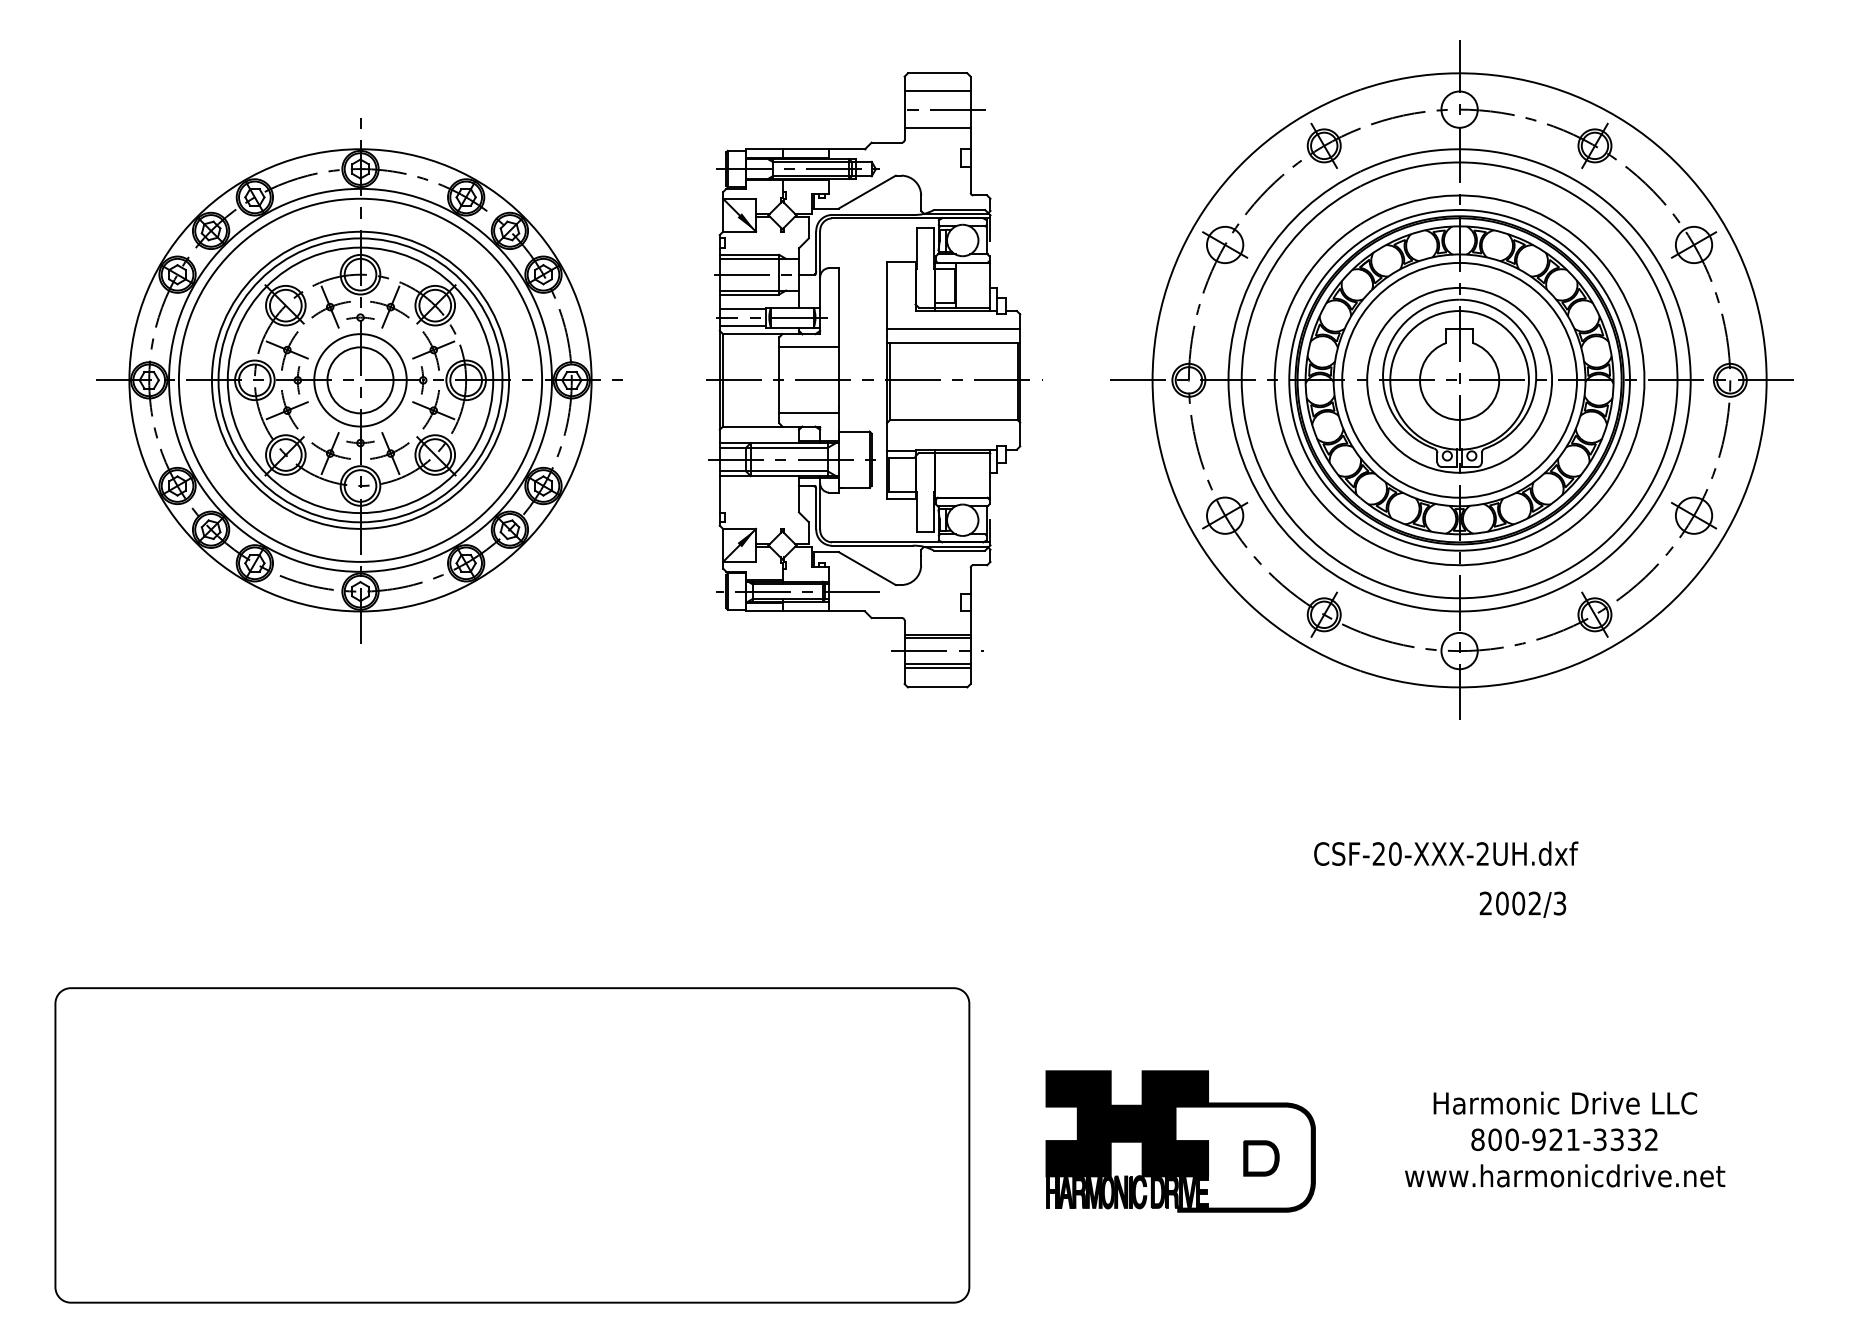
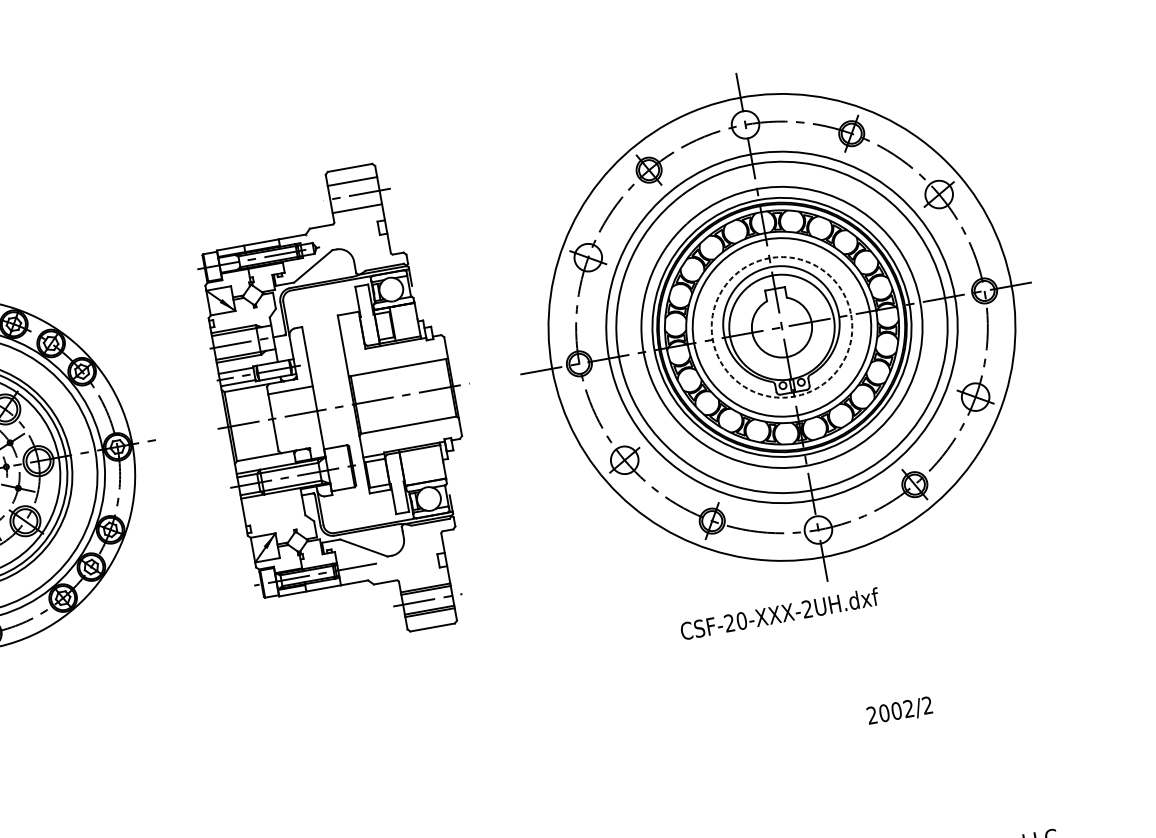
line: (953, 328) -> (396, 356), removed
circle: (1459, 379) -> (781, 326), solid -> dashed
line: (808, 413) -> (299, 439), removed
text: (1446, 853) -> (780, 613), moved
text: (1559, 903) -> (927, 705), 2002/3 -> 2002/2

